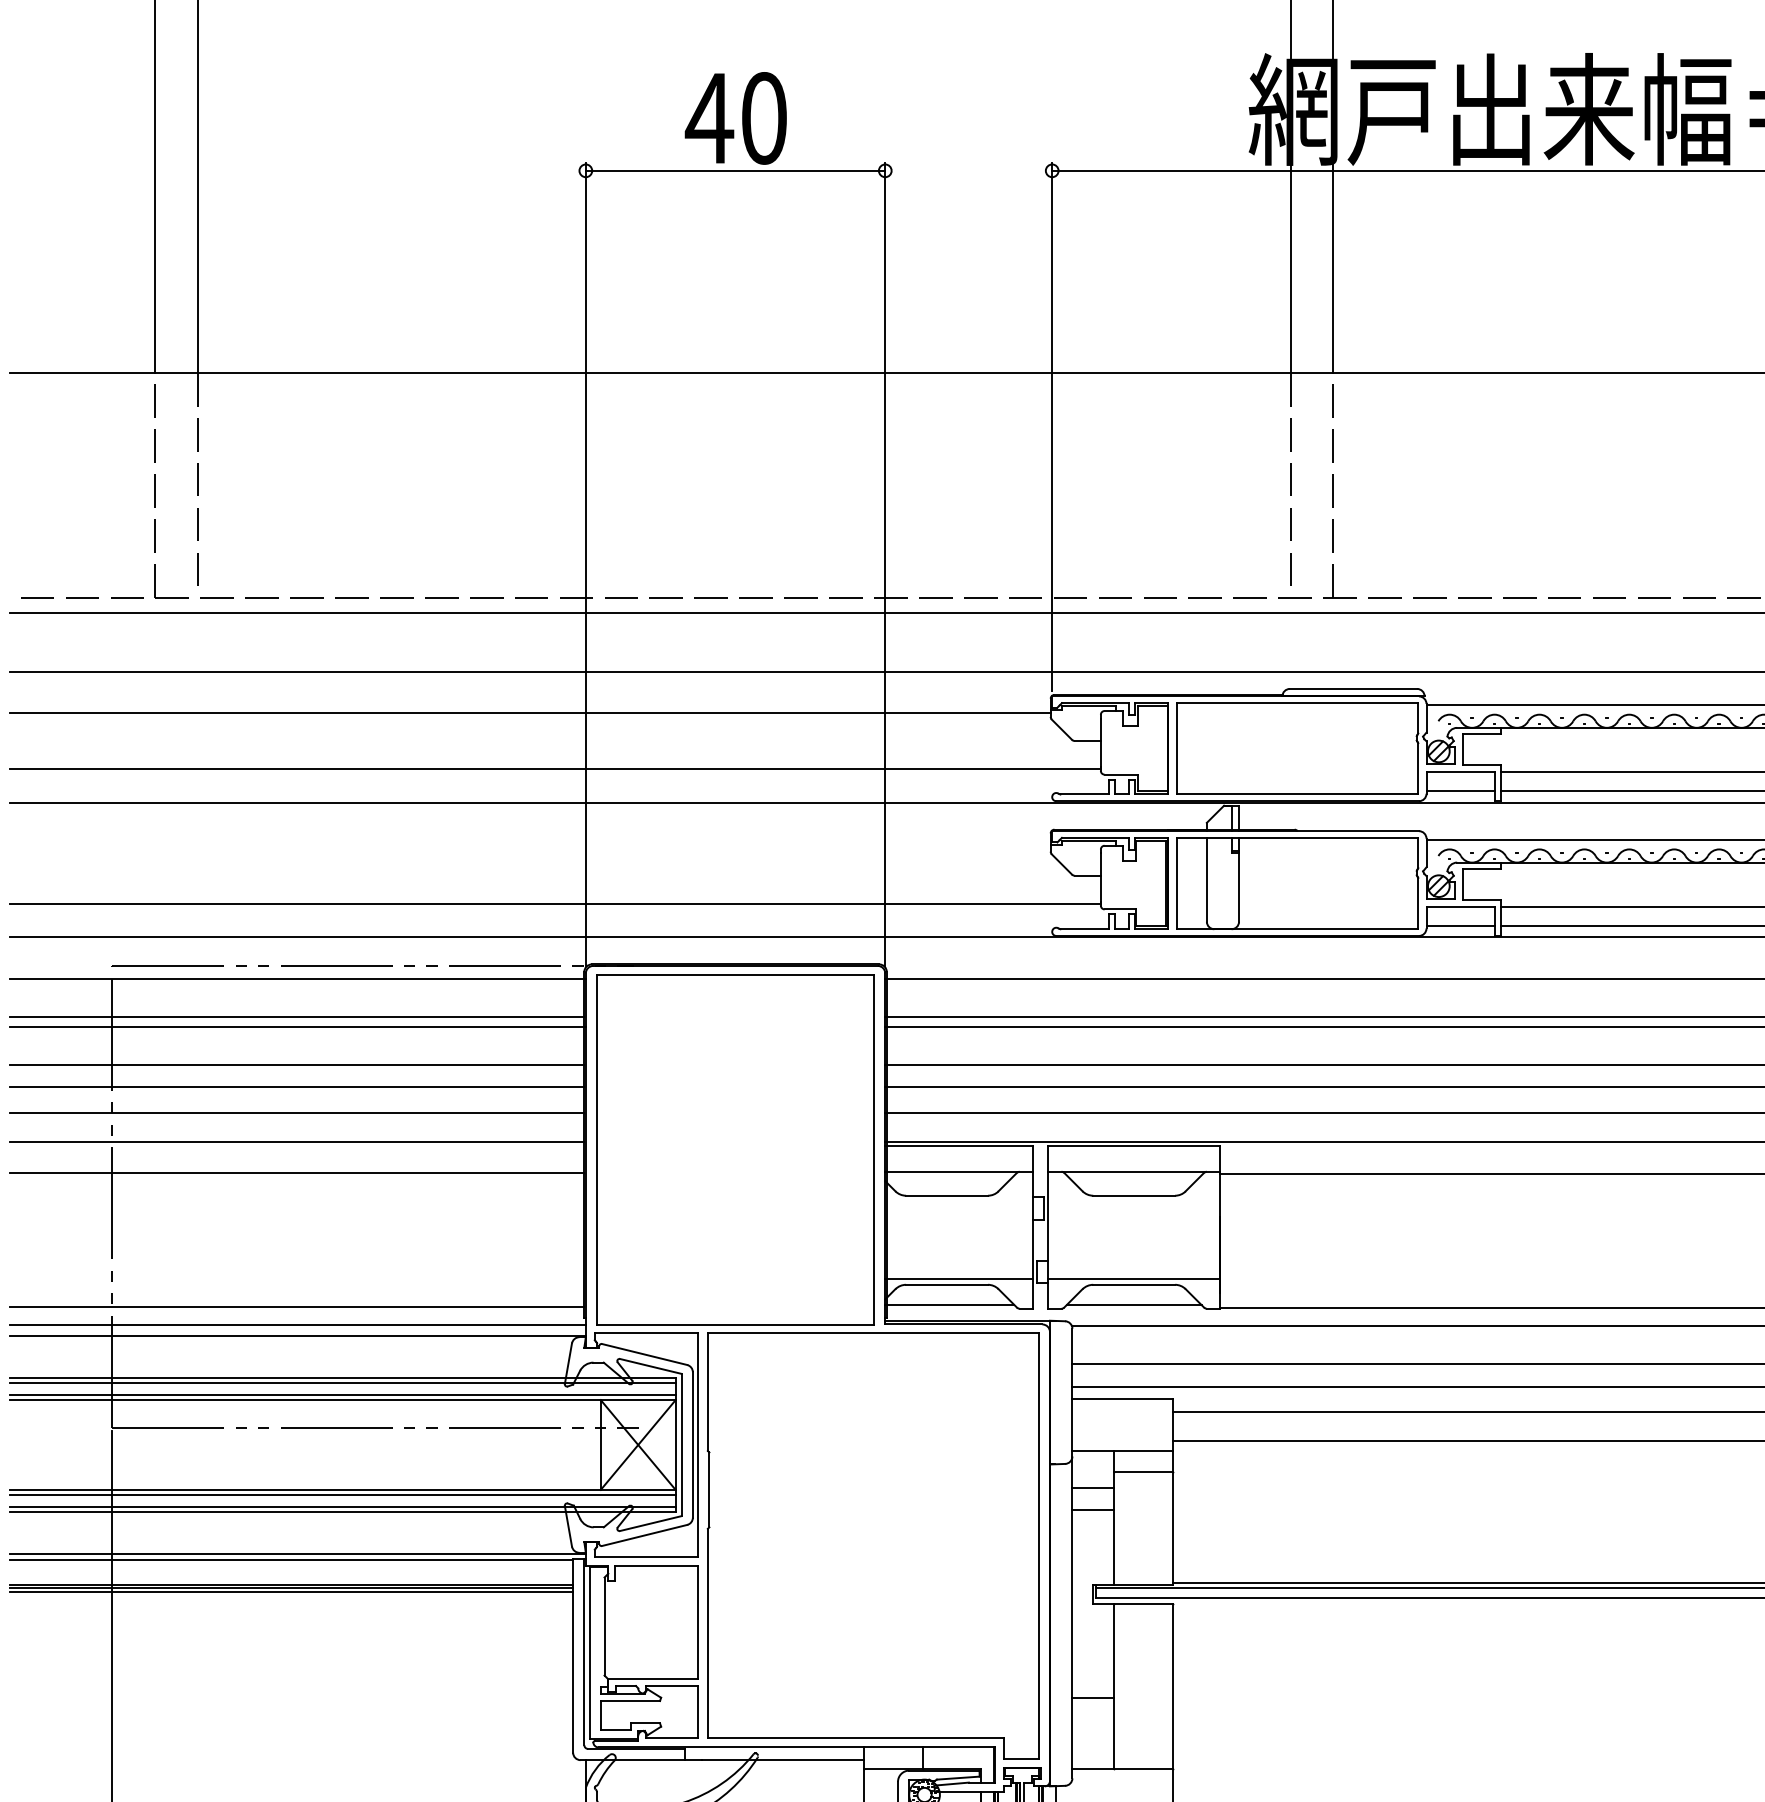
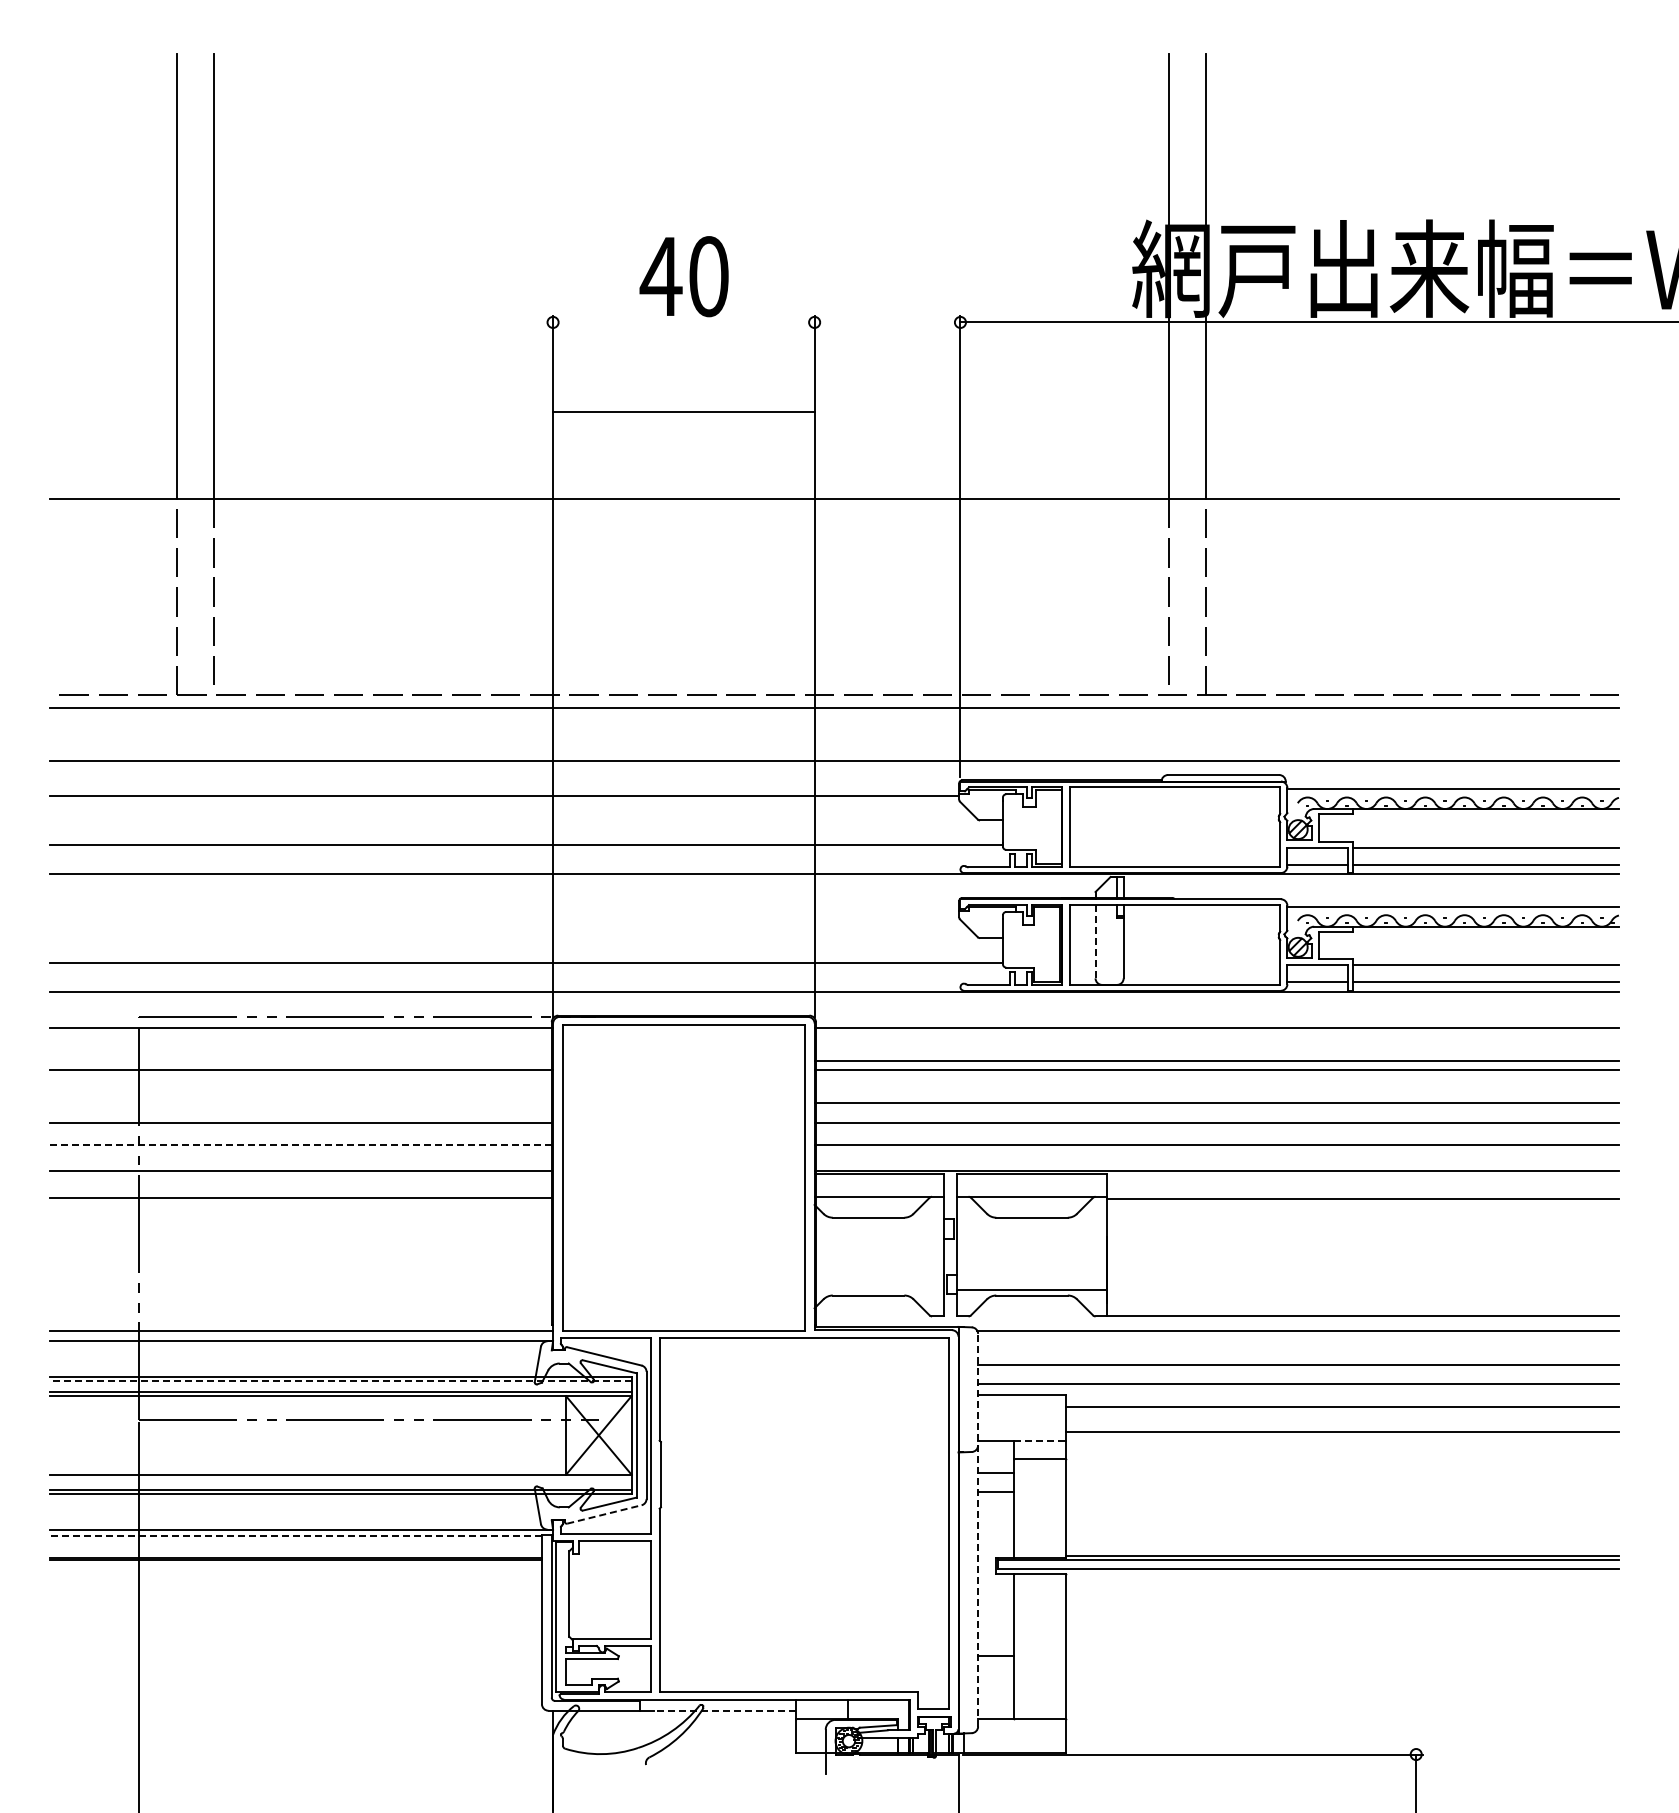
line: (735, 170) -> (683, 412), moved
line: (1206, 879) -> (1095, 941), solid -> dashed
line: (296, 1016) -> (300, 1061), removed
line: (296, 1064) -> (300, 1103), removed
line: (297, 1113) -> (301, 1145), solid -> dashed
line: (958, 1279) -> (878, 1290), removed
line: (949, 1305) -> (870, 1313), removed
line: (1133, 1305) -> (1031, 1313), removed
line: (296, 1307) -> (300, 1315), removed
line: (342, 1383) -> (340, 1381), solid -> dashed
line: (1143, 1450) -> (1040, 1440), solid -> dashed
line: (342, 1495) -> (340, 1479), removed
line: (644, 1535) -> (604, 1514), solid -> dashed
line: (1072, 1552) -> (978, 1529), solid -> dashed
line: (292, 1560) -> (296, 1536), solid -> dashed
line: (290, 1591) -> (295, 1563), removed
line: (783, 1759) -> (725, 1710), solid -> dashed

